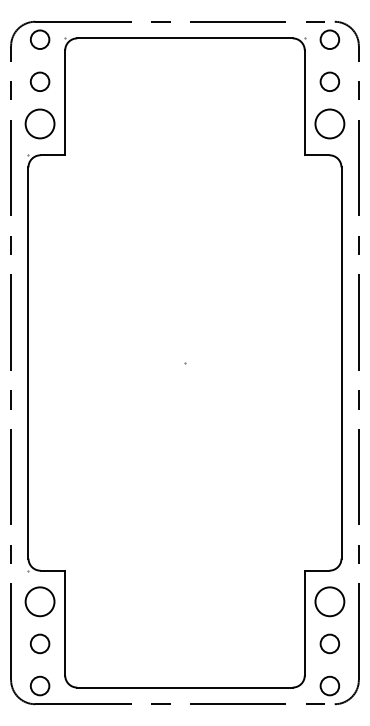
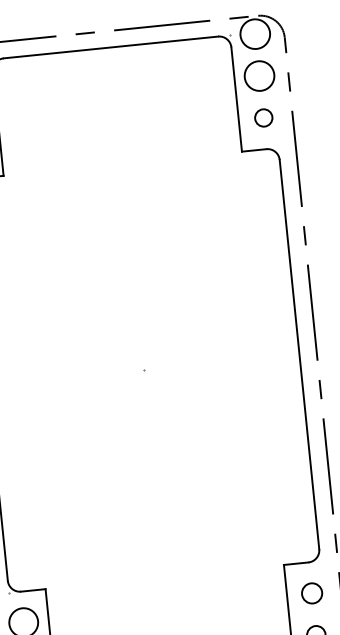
circle: (329, 39) -> (254, 33), size x1.6
circle: (329, 81) -> (259, 75), size x1.6
circle: (329, 123) -> (263, 117), size x0.6
circle: (329, 601) -> (311, 593), size x0.7

